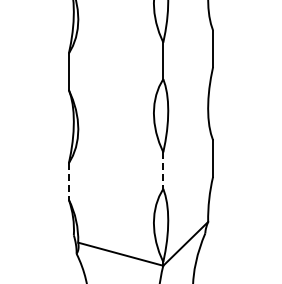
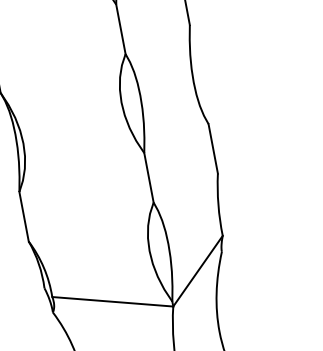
line: (163, 171) -> (149, 178), dashed -> solid
line: (68, 182) -> (23, 218), dashed -> solid

